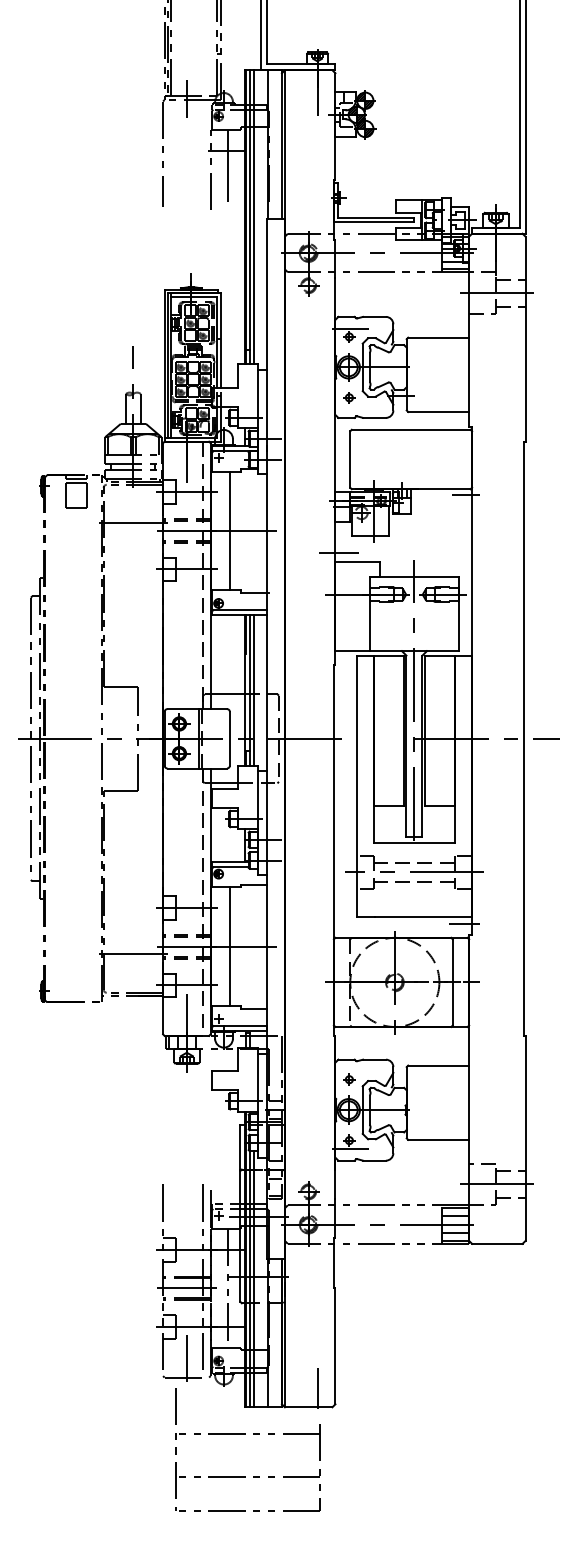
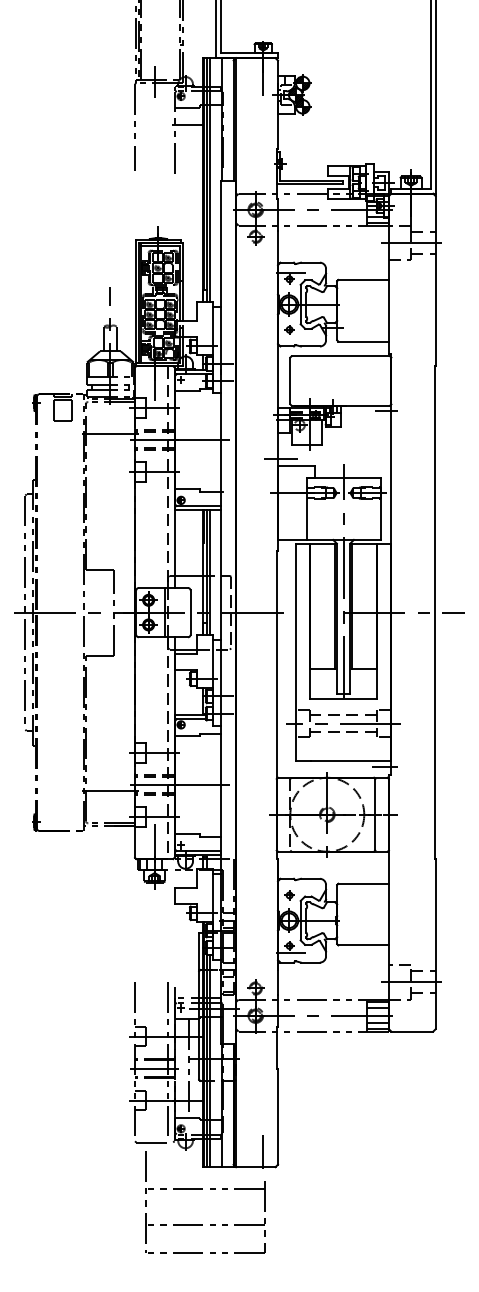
line: (228, 165) -> (189, 137), removed
line: (229, 530) -> (190, 439), removed
line: (229, 946) -> (190, 784), removed
line: (186, 1358) -> (154, 1126), removed

